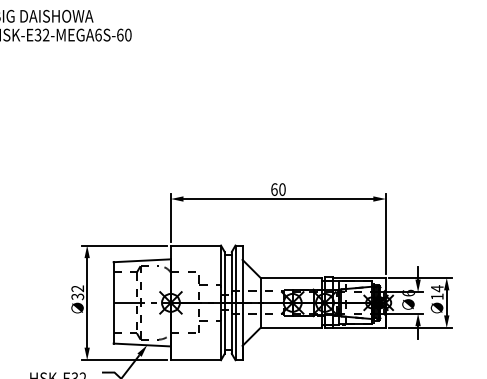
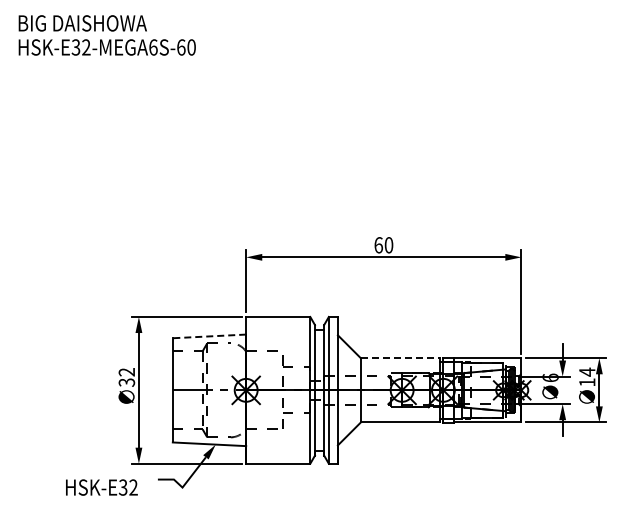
line: (142, 260) -> (209, 336), solid -> dashed
line: (291, 278) -> (400, 358), solid -> dashed

